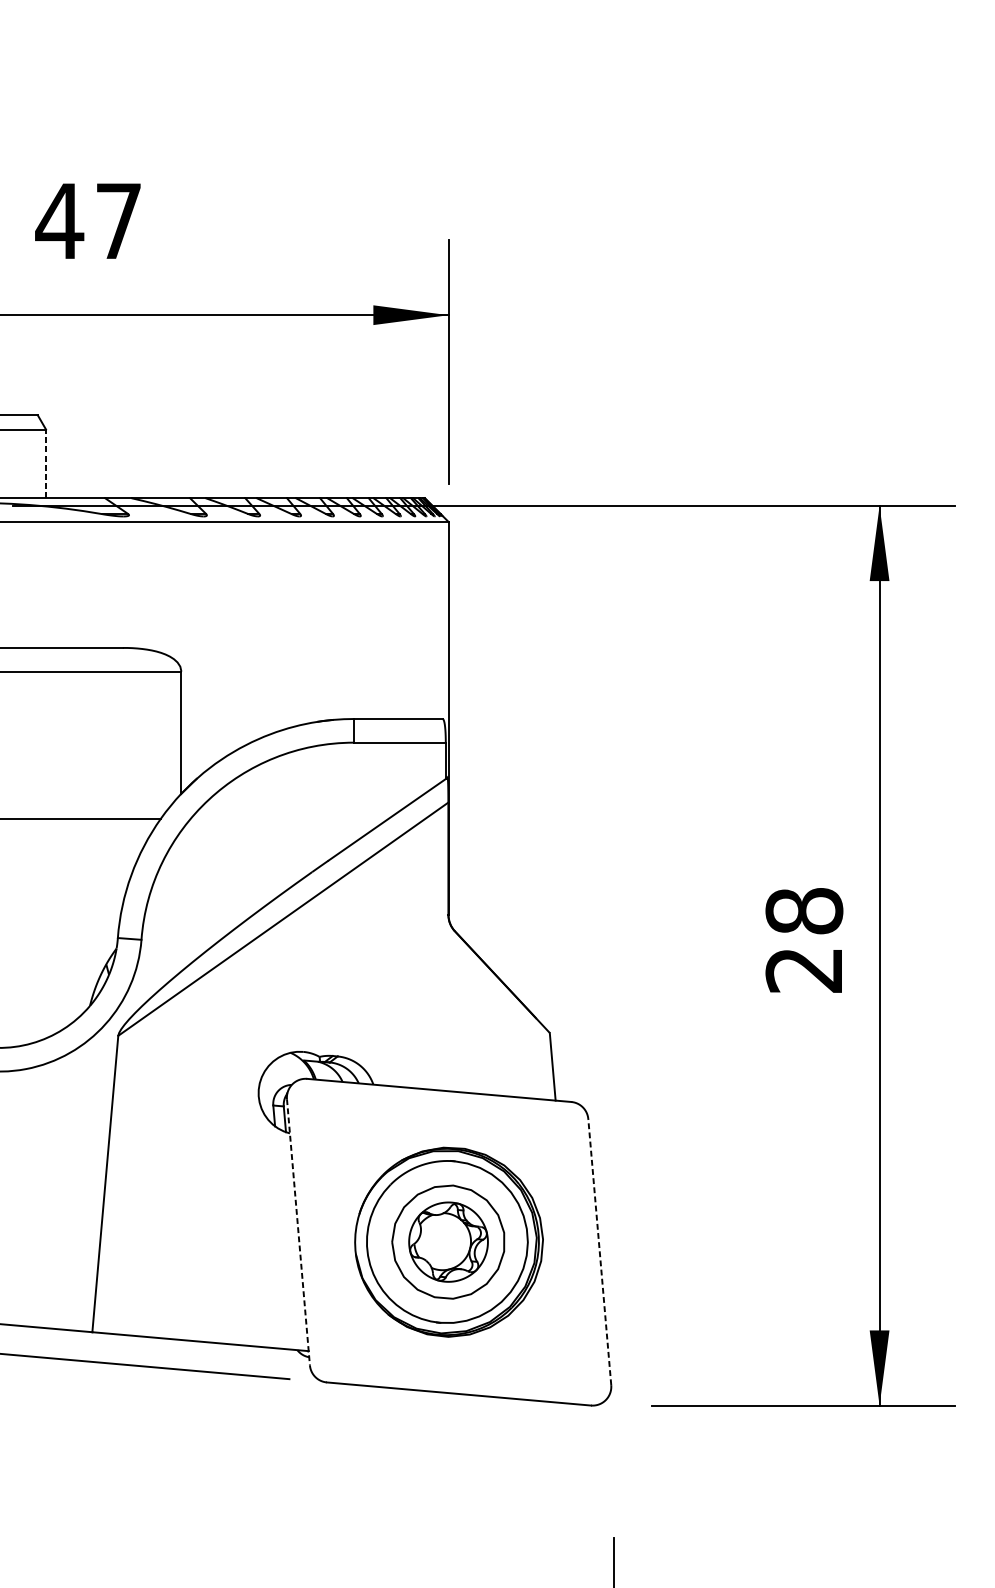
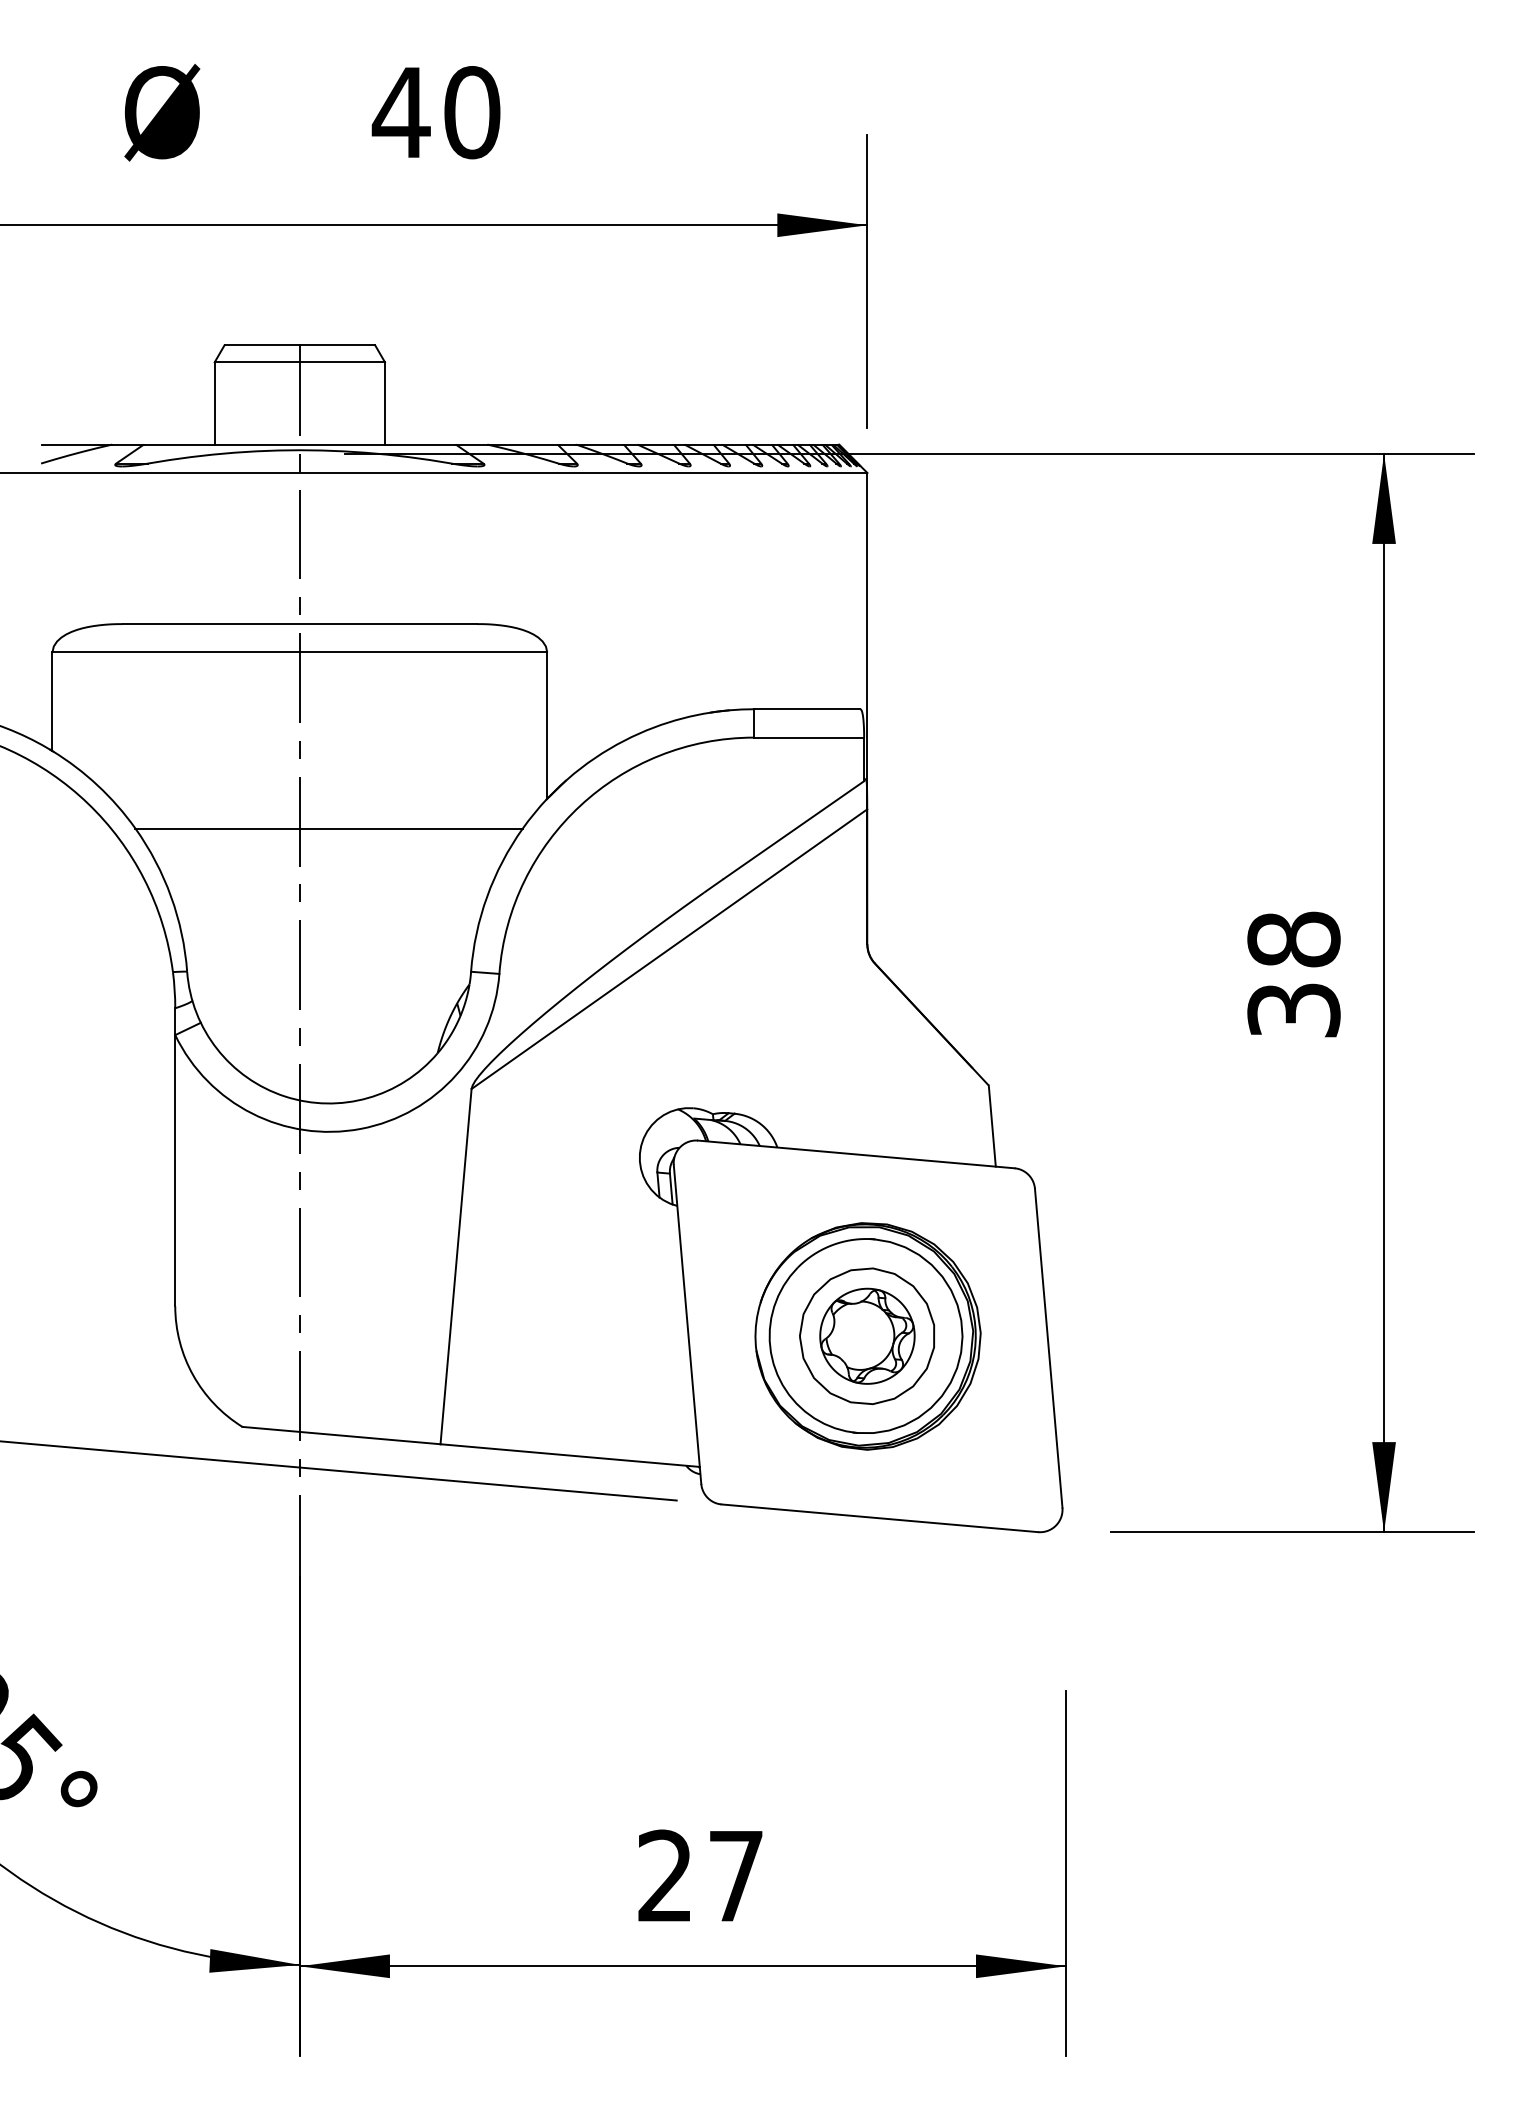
text: (119, 221) -> (472, 112), 47 -> 40
line: (46, 463) -> (385, 402), dashed -> solid
text: (804, 970) -> (1293, 1010), 28 -> 38
line: (298, 1233) -> (687, 1325), dashed -> solid
line: (599, 1251) -> (1048, 1347), dashed -> solid

